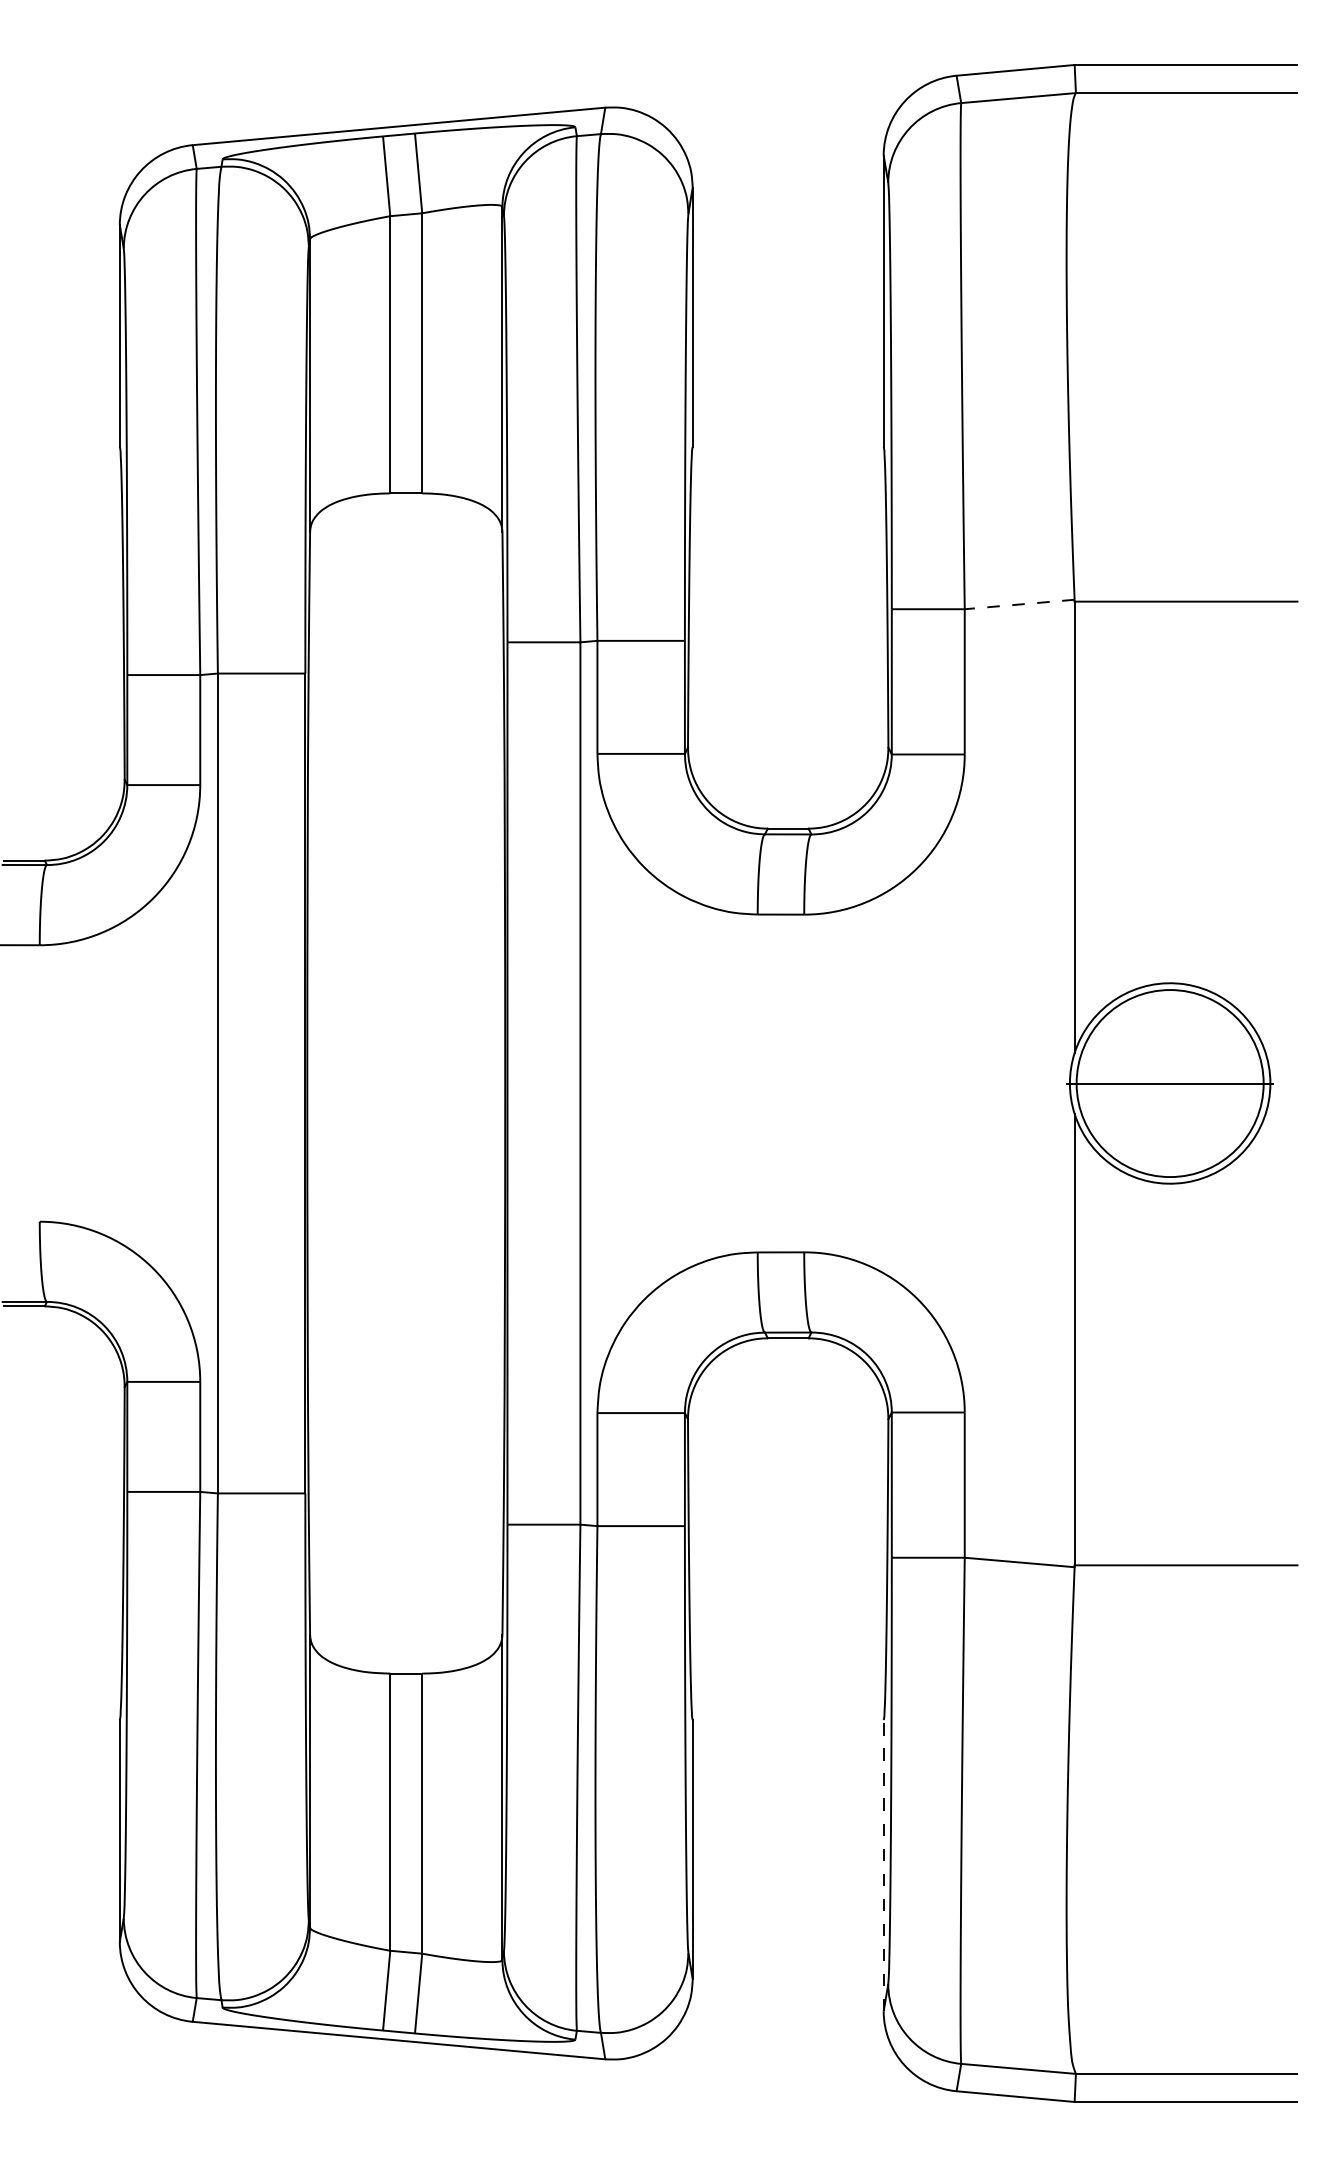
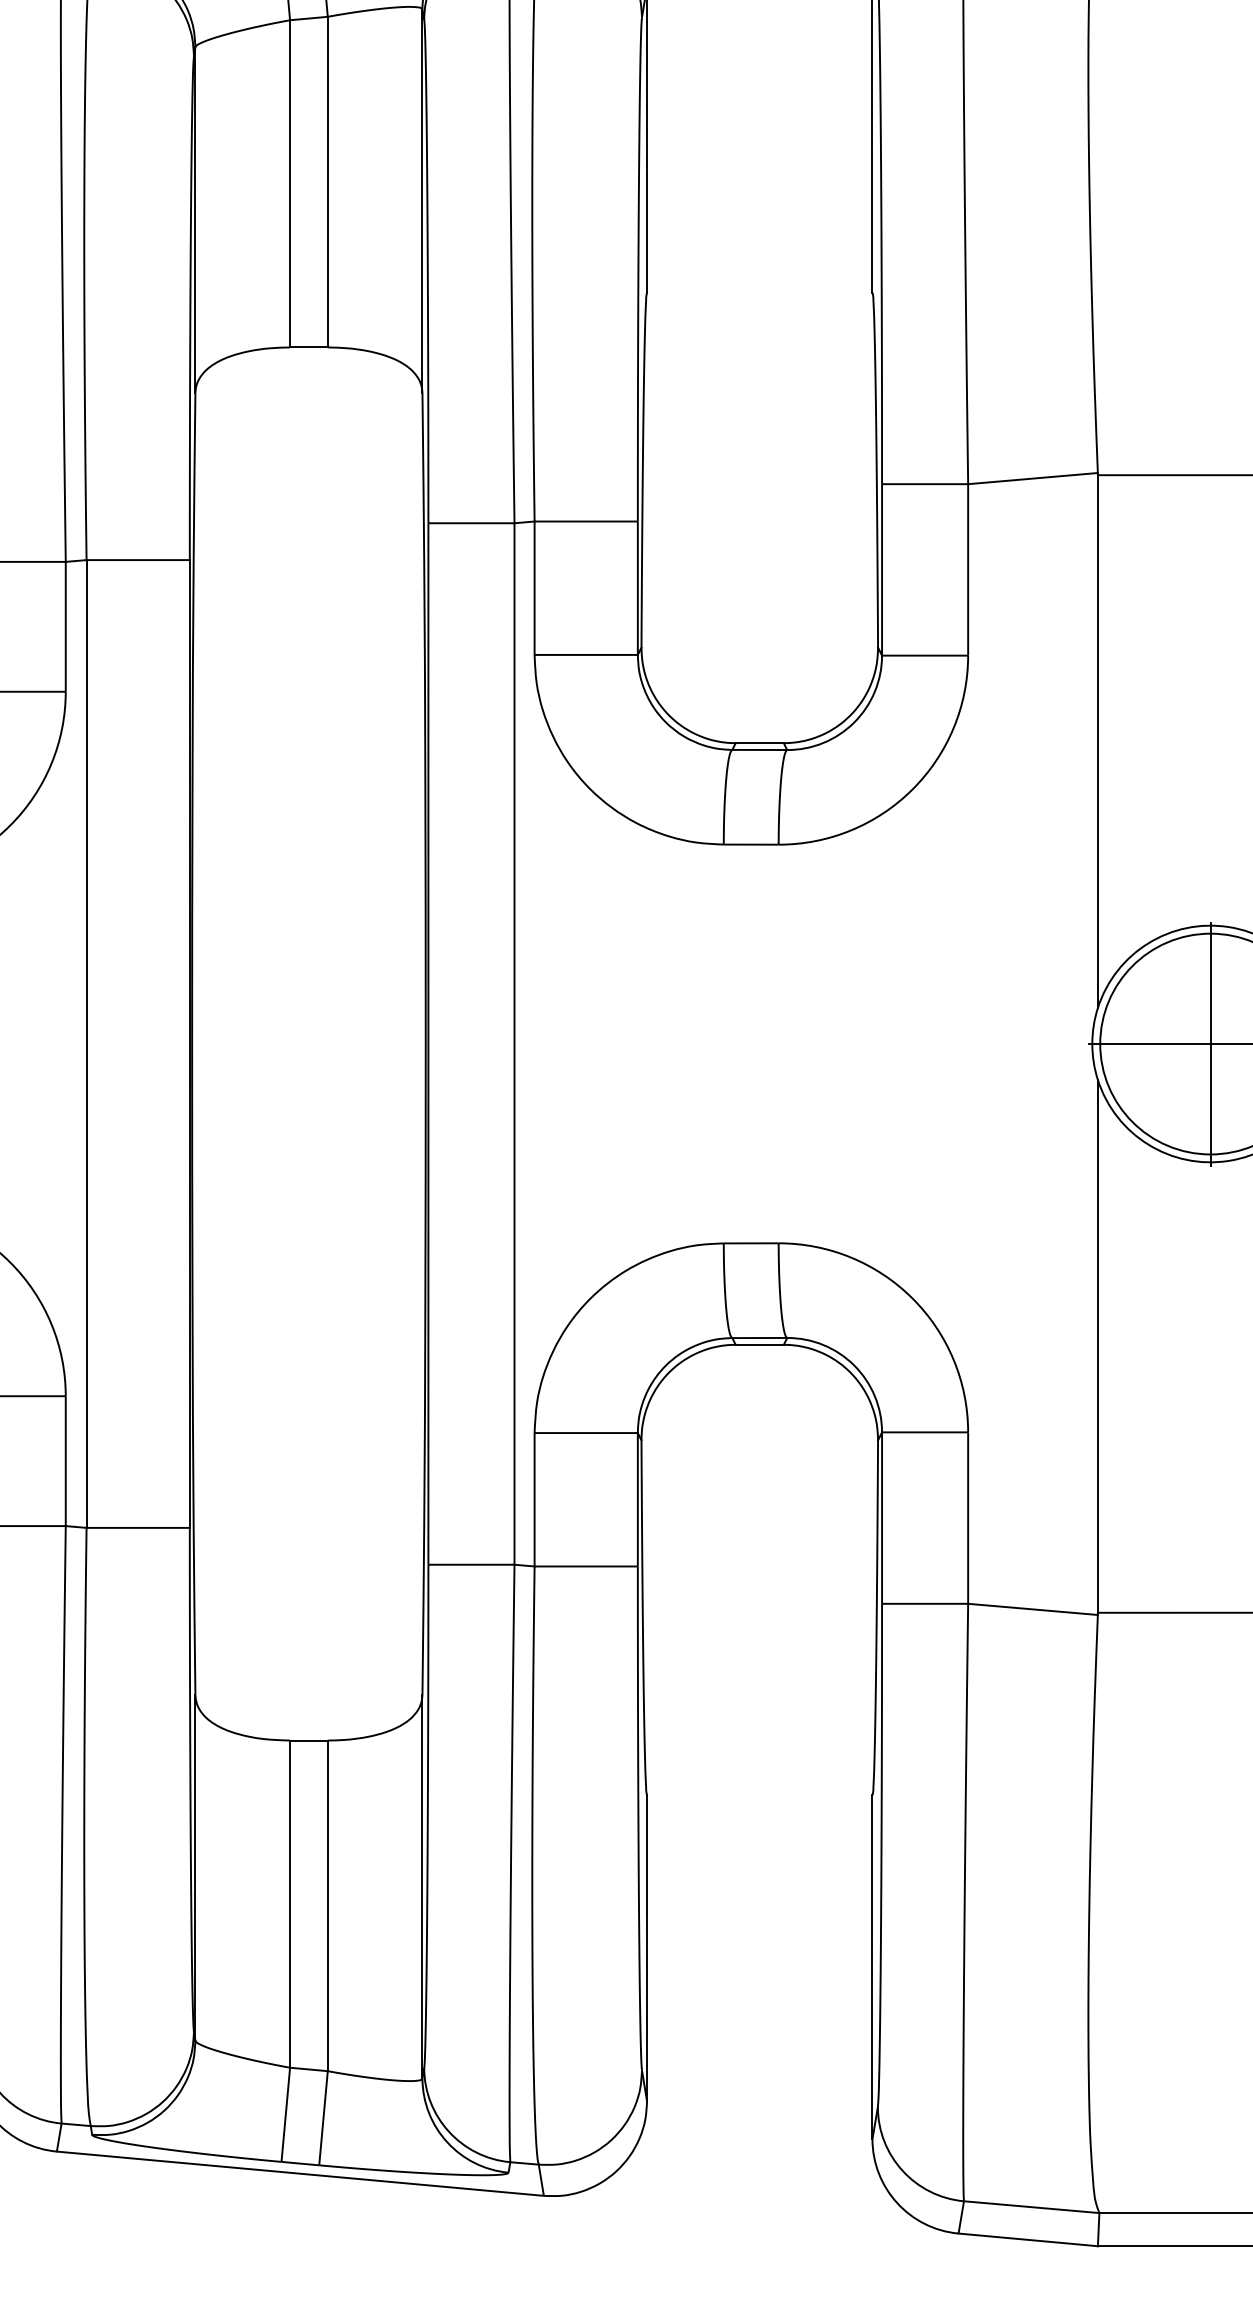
line: (1019, 604) -> (1032, 478), dashed -> solid
line: (1170, 1083) -> (1211, 1044), added
line: (883, 1865) -> (872, 1967), dashed -> solid

